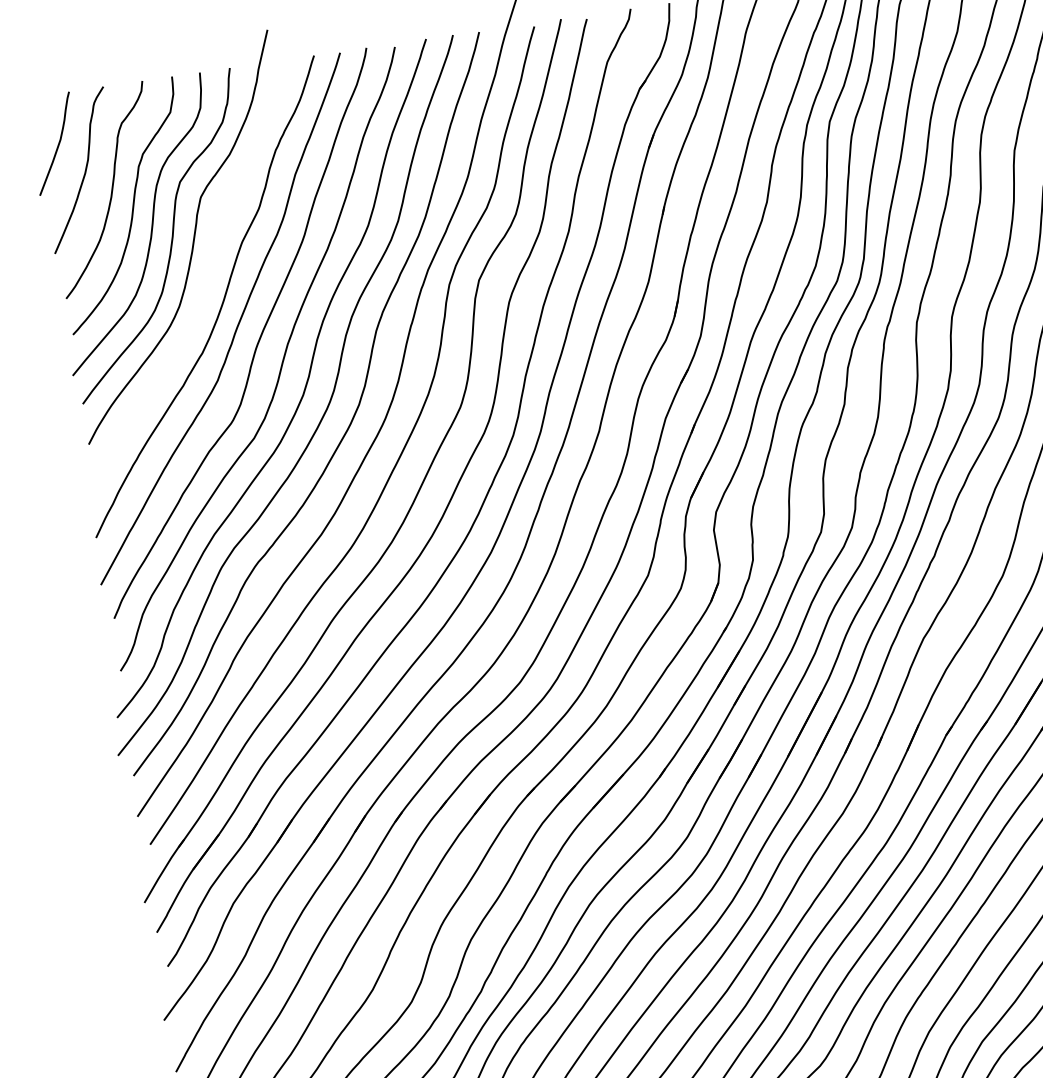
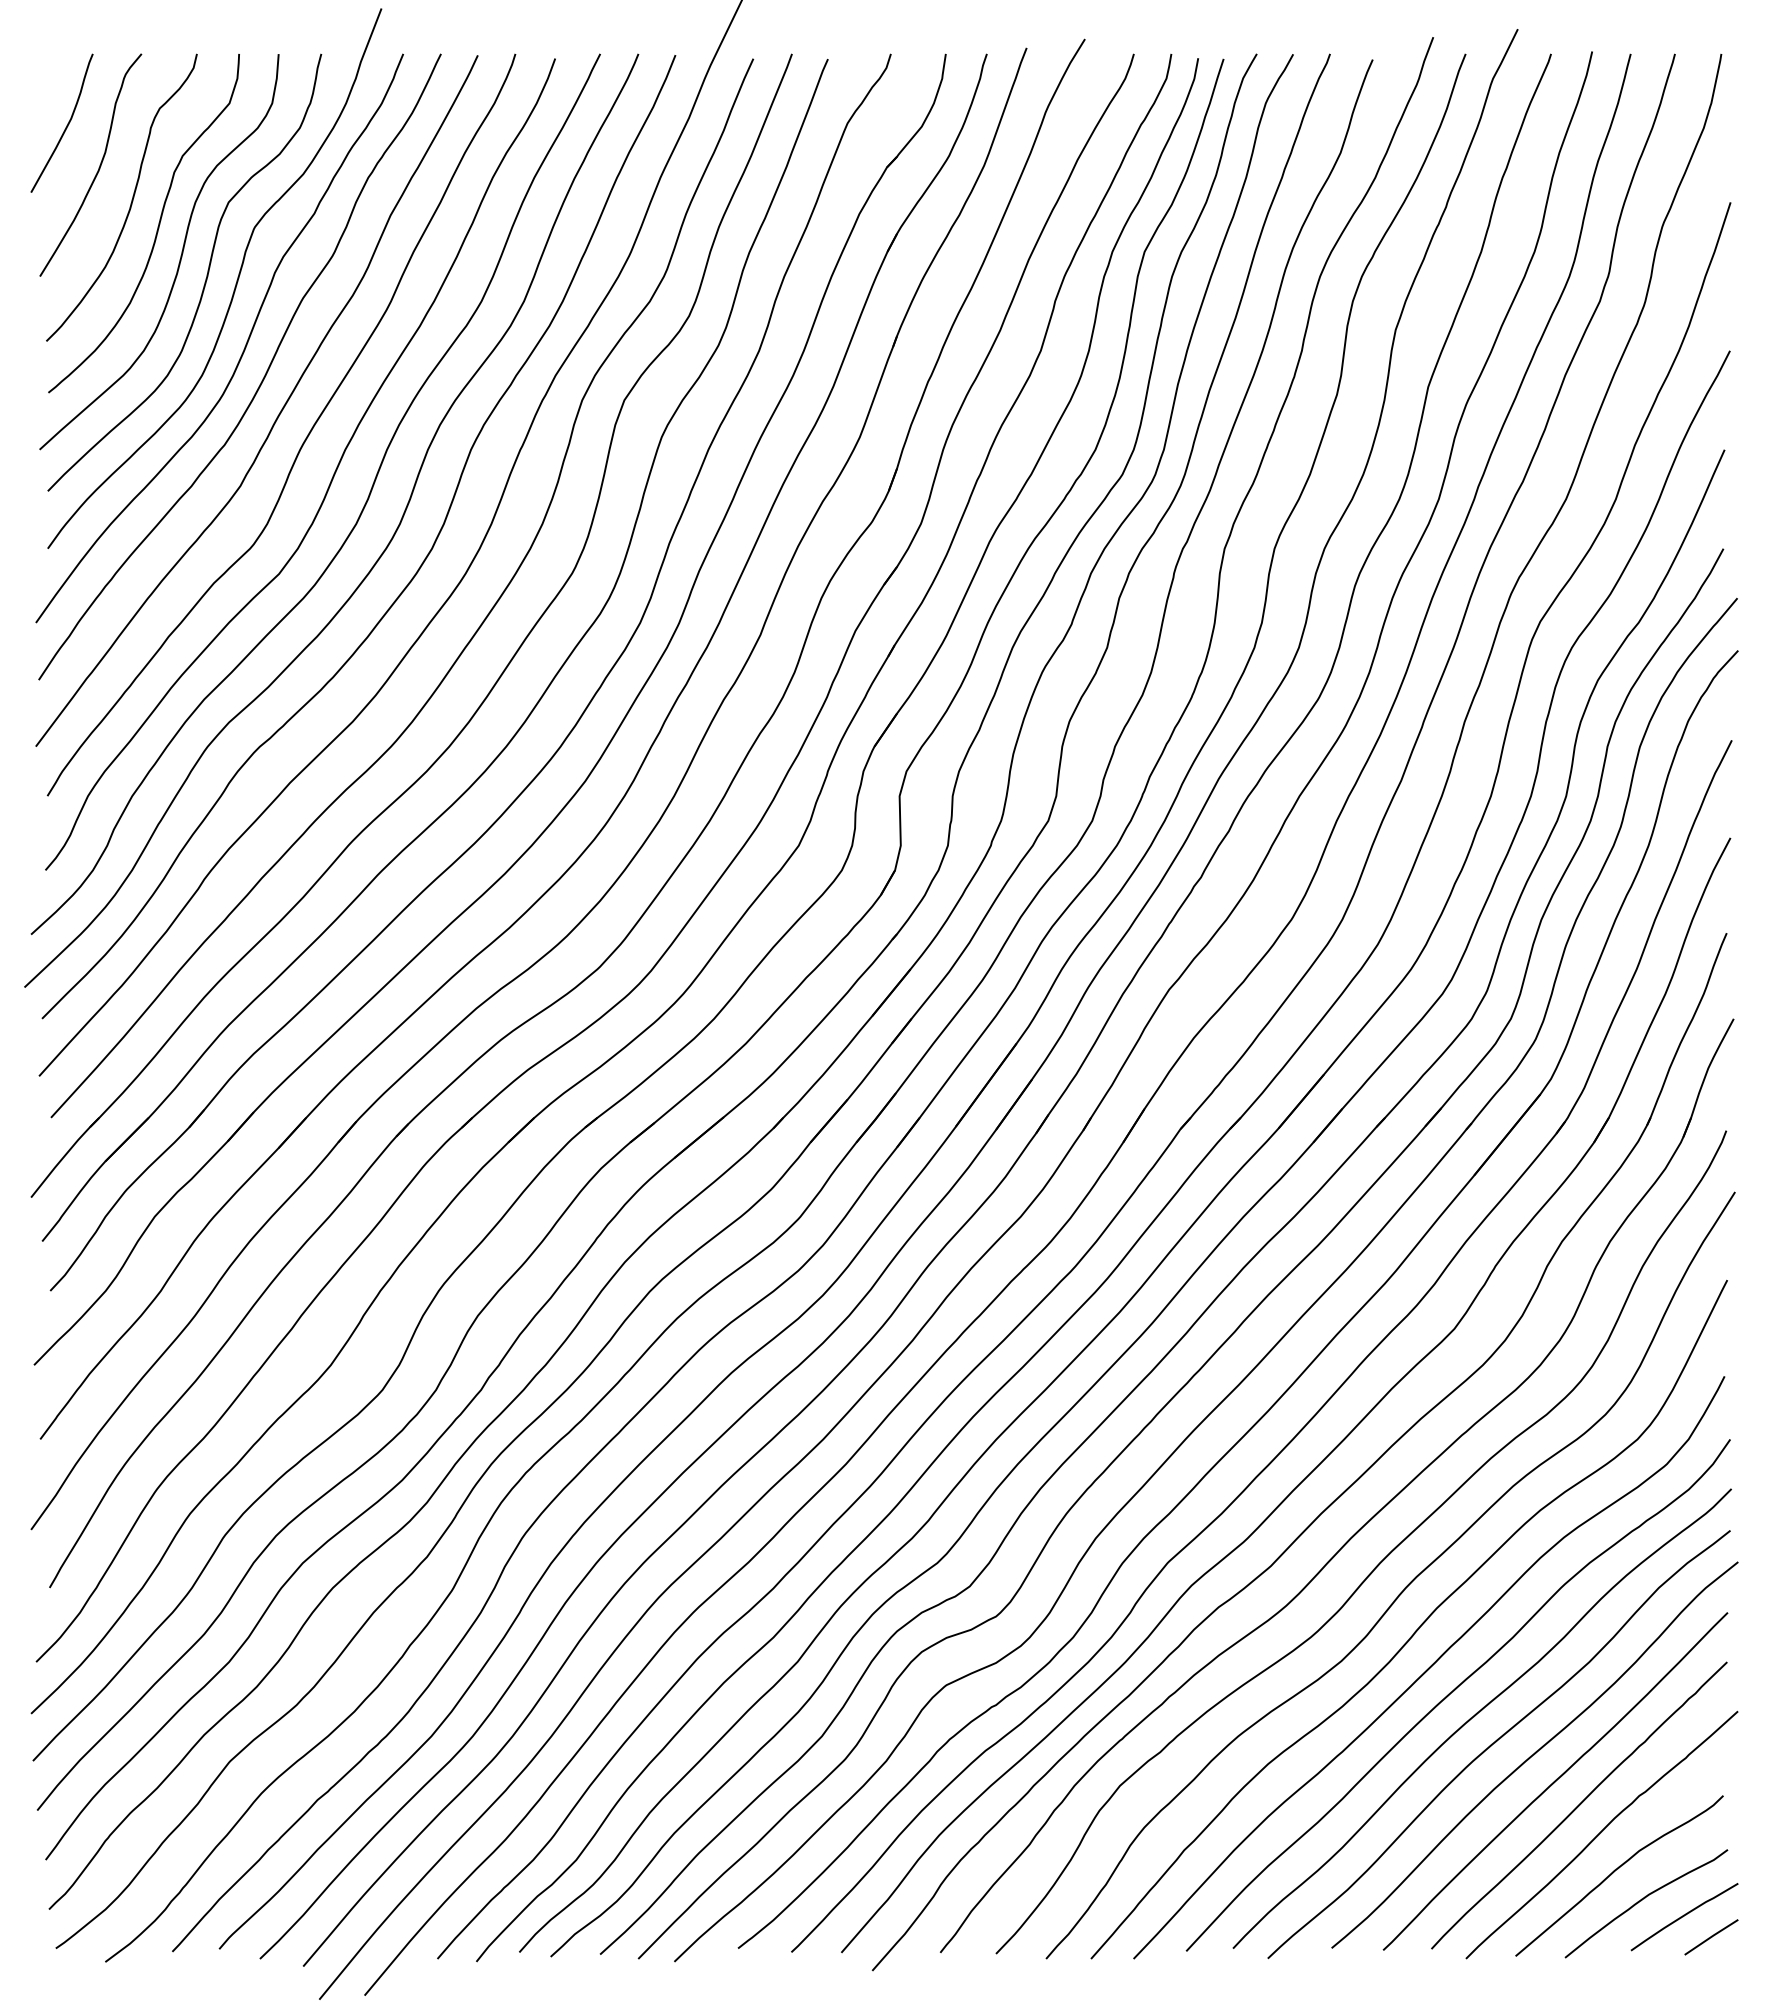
curve: (206, 281) -> (244, 346), added

